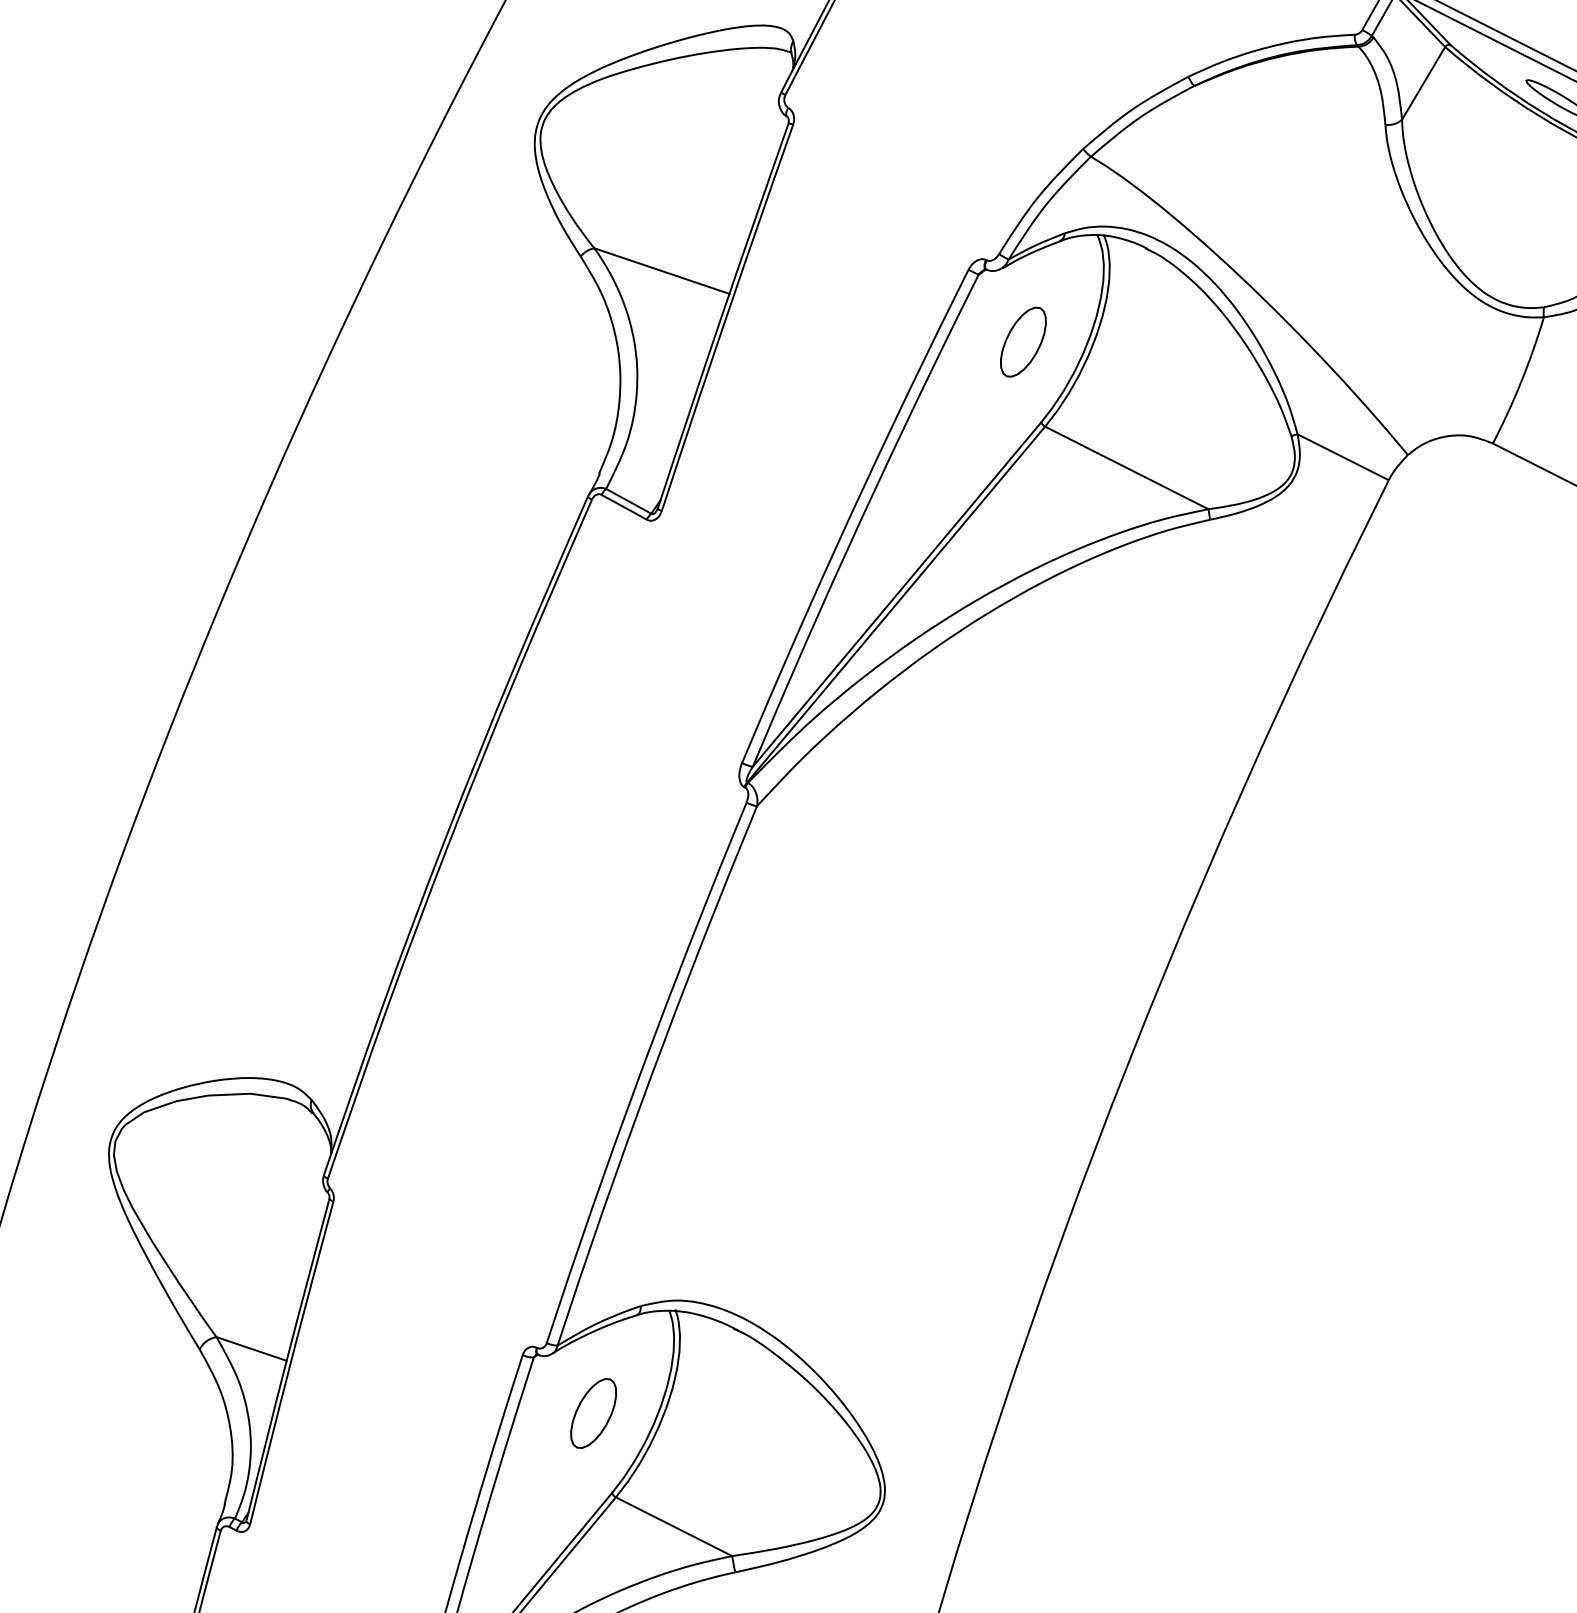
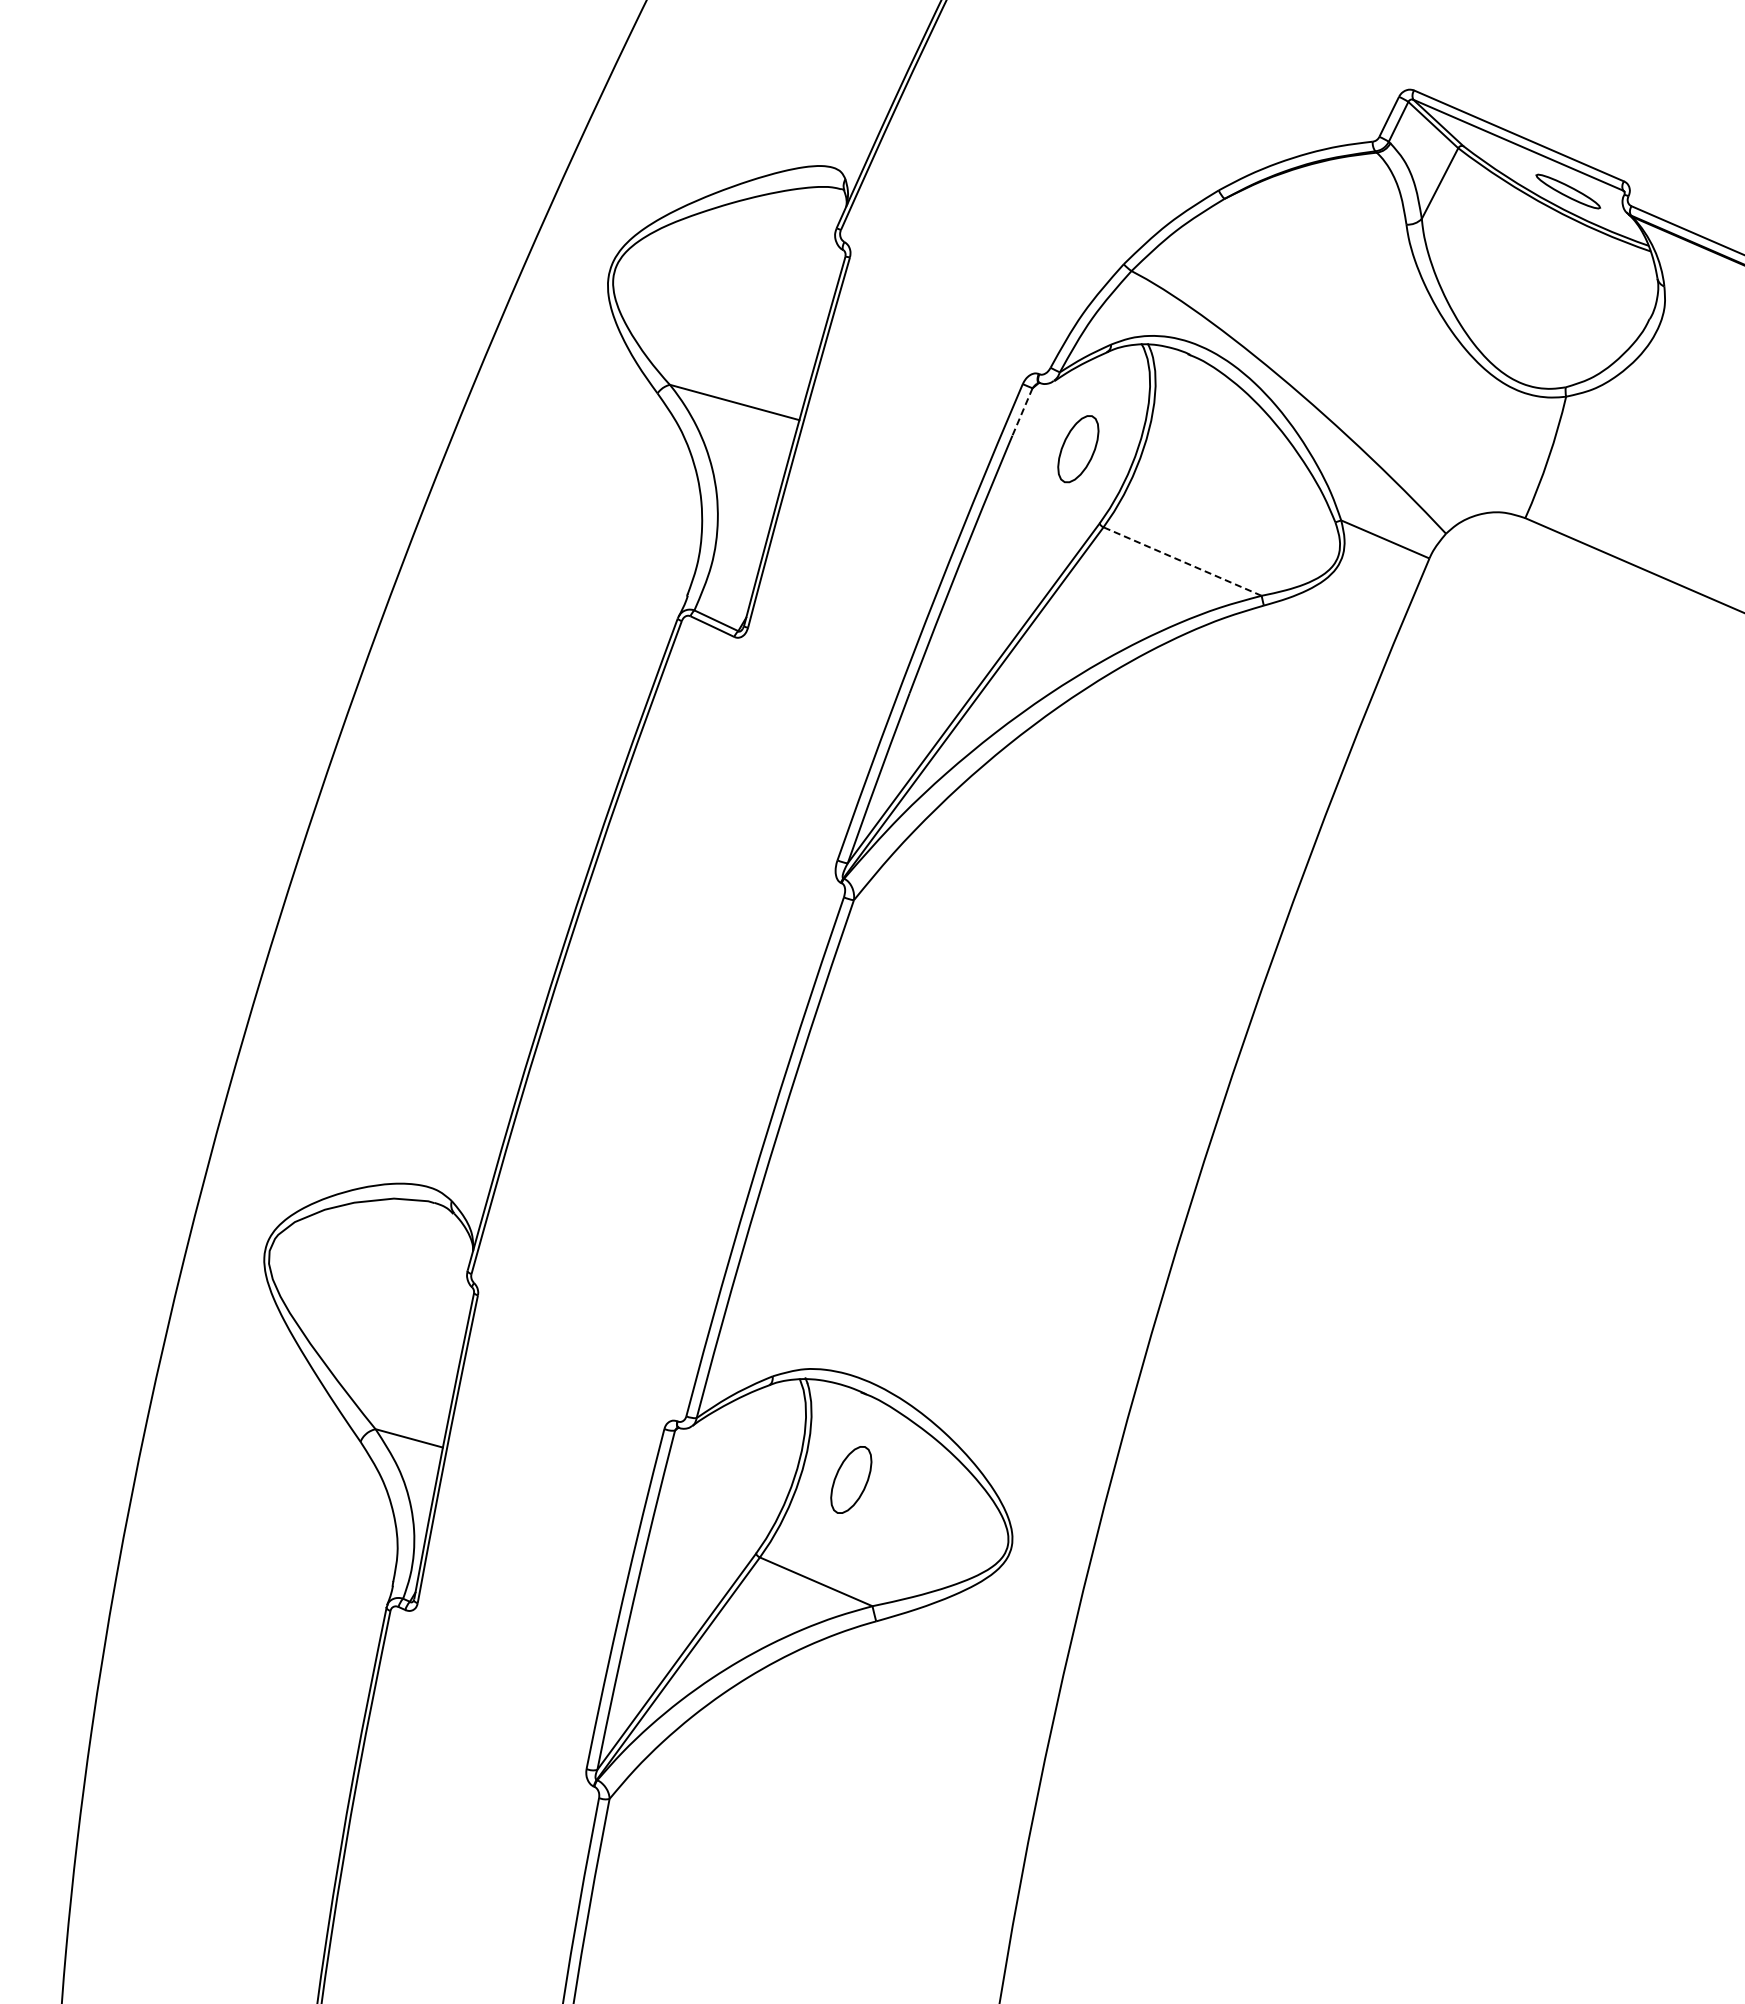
line: (966, 299) -> (1022, 412), solid -> dashed
line: (1126, 467) -> (1182, 561), solid -> dashed
part: (593, 1413) -> (851, 1479), moved

